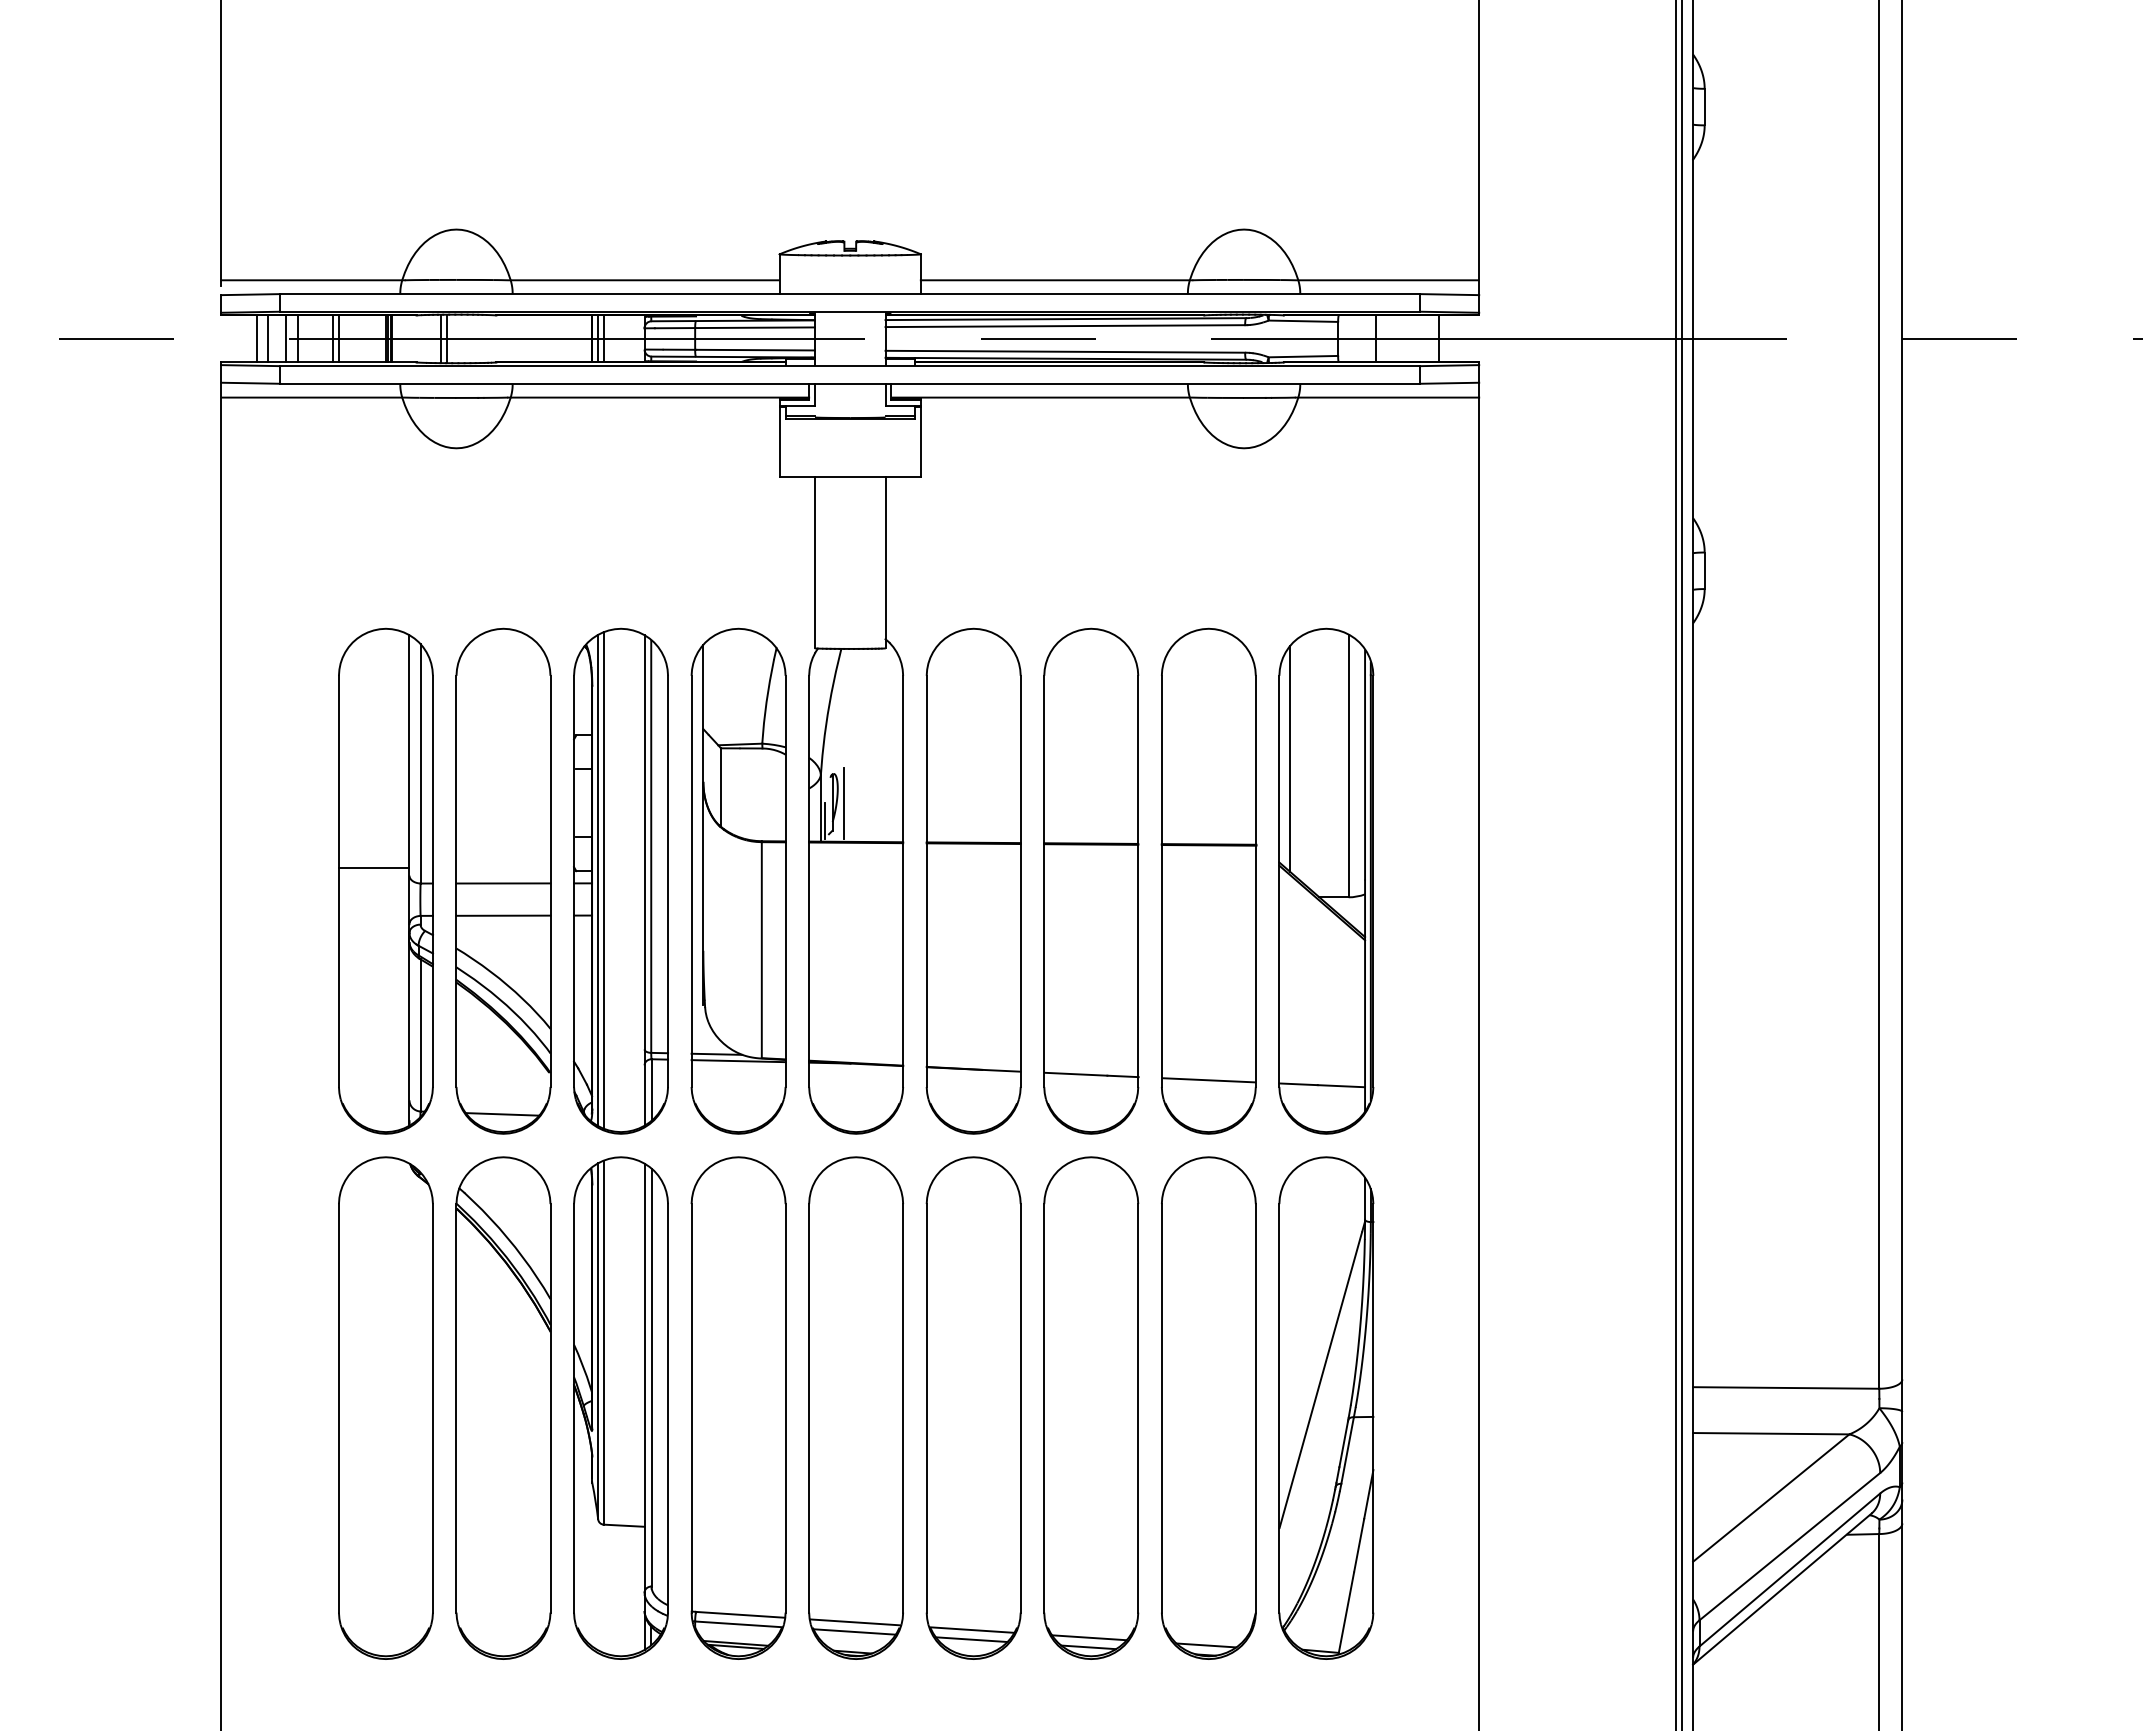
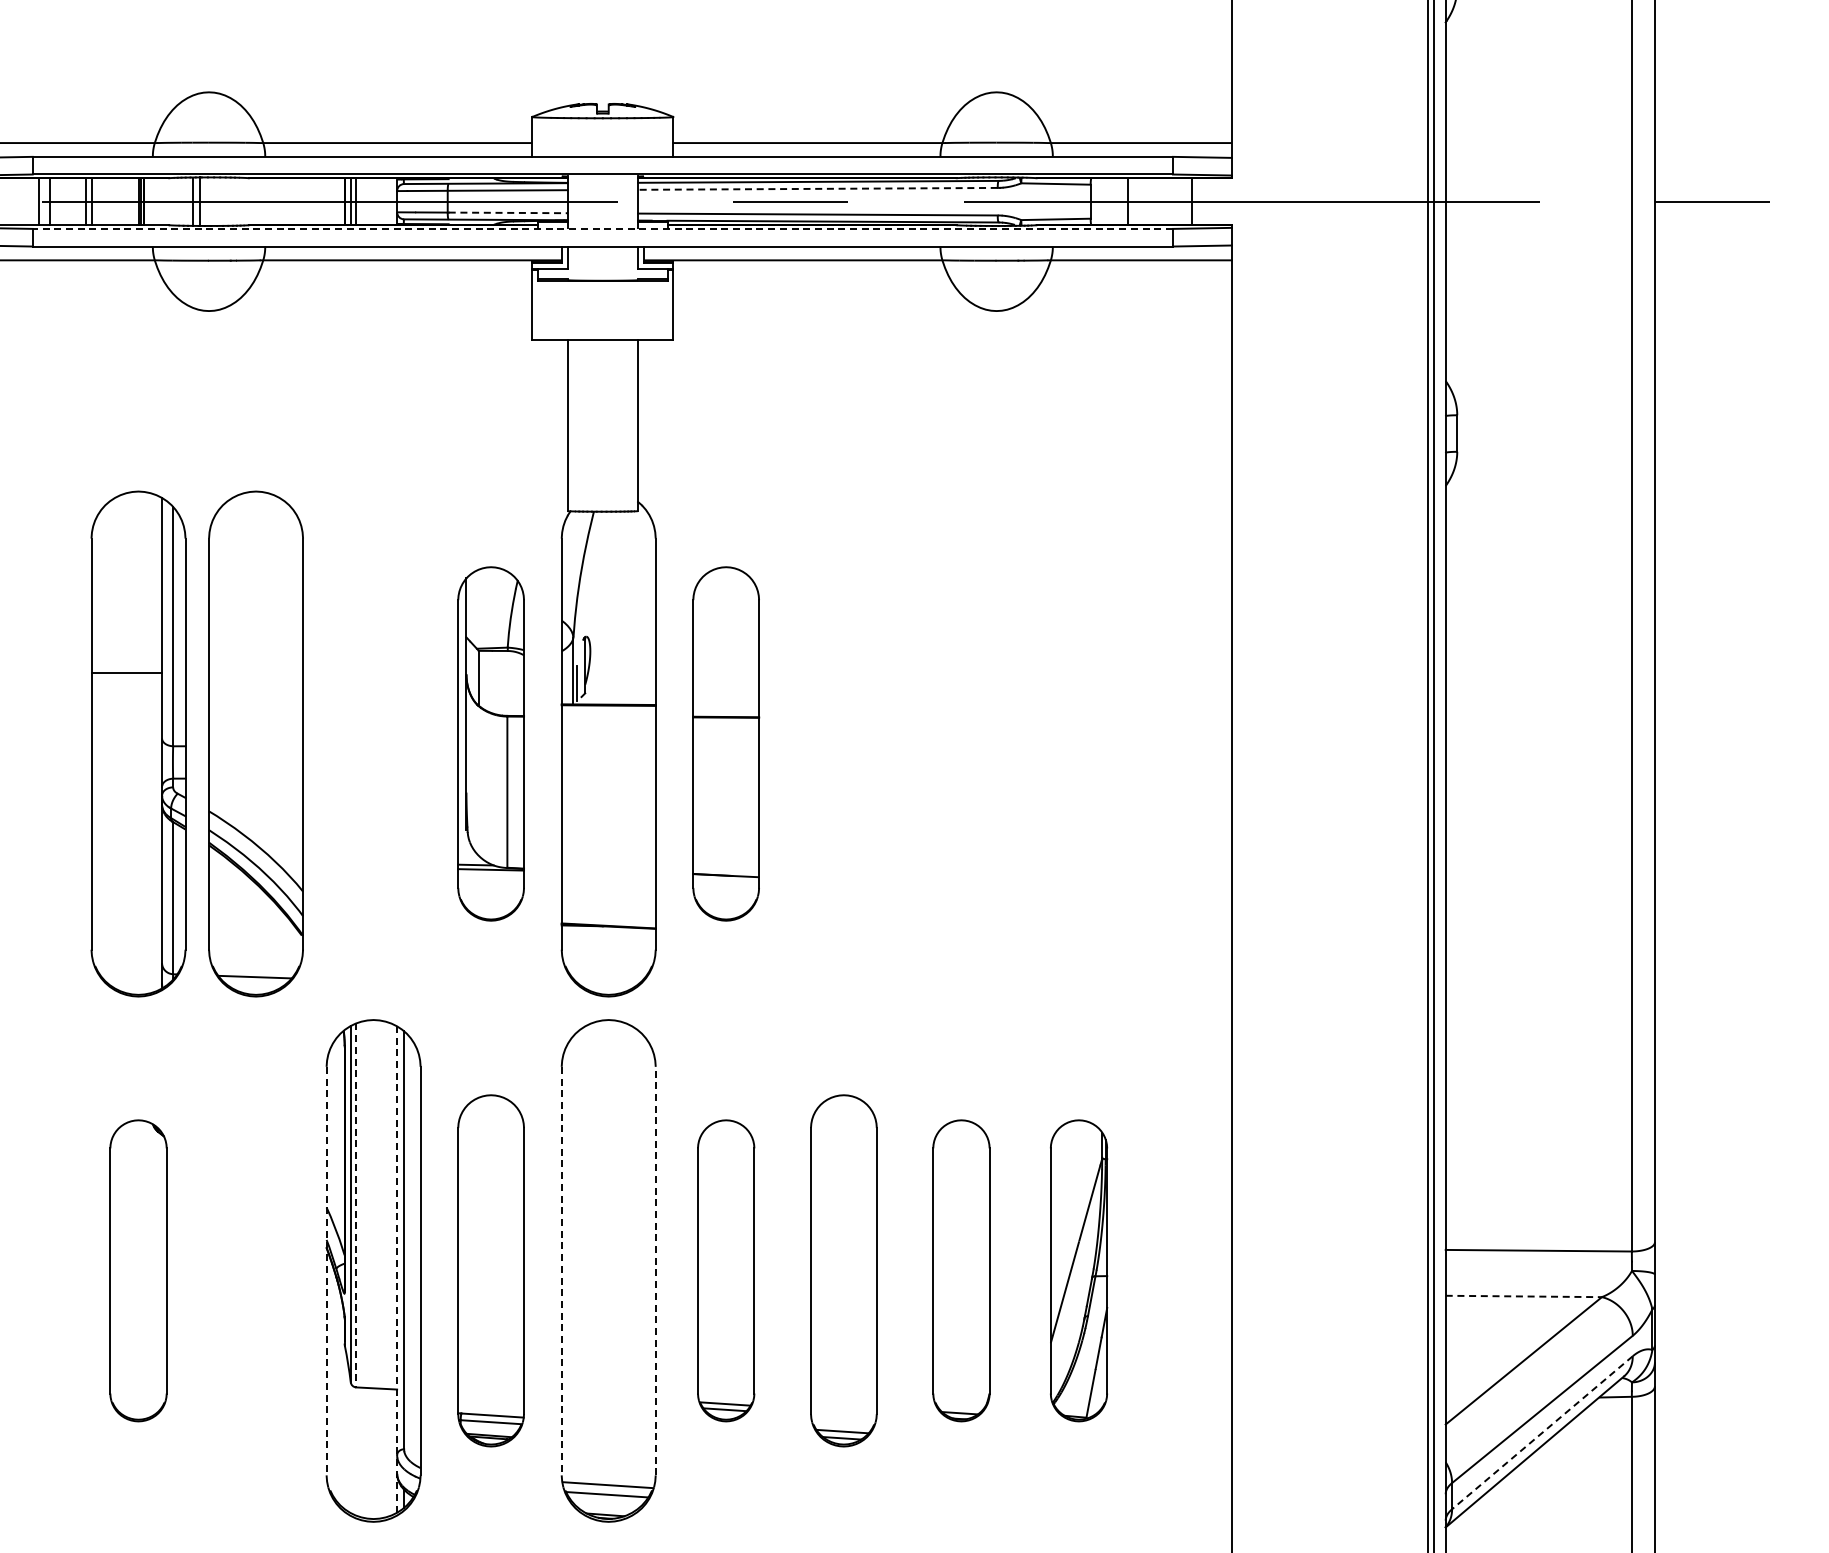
line: (1065, 326) -> (818, 189), solid -> dashed
line: (256, 338) -> (9, 201), removed
line: (268, 338) -> (21, 201), removed
line: (756, 350) -> (509, 213), solid -> dashed
line: (849, 366) -> (602, 229), solid -> dashed
line: (844, 803) -> (597, 666), removed
line: (373, 867) -> (126, 672), moved
part: (620, 880) -> (373, 743), removed
part: (738, 880) -> (491, 743), size x0.7
part: (973, 880) -> (726, 743), size x0.7
part: (1091, 880) -> (844, 743), removed
part: (1208, 880) -> (961, 743), removed
part: (1326, 880) -> (1079, 743), removed
line: (503, 883) -> (256, 746), removed
line: (503, 915) -> (256, 778), removed
line: (603, 1342) -> (356, 1205), solid -> dashed
line: (644, 1406) -> (397, 1269), solid -> dashed
part: (385, 1407) -> (138, 1270), size x0.6
part: (503, 1407) -> (256, 1270), removed
part: (738, 1407) -> (491, 1270), size x0.7
line: (903, 1407) -> (656, 1270), solid -> dashed
part: (973, 1407) -> (726, 1270), size x0.6
part: (1091, 1407) -> (844, 1270), size x0.7
part: (1208, 1407) -> (961, 1270), size x0.6
part: (1326, 1407) -> (1079, 1270), size x0.6
line: (574, 1408) -> (327, 1271), solid -> dashed
line: (809, 1408) -> (562, 1271), solid -> dashed
line: (1771, 1433) -> (1524, 1296), solid -> dashed
line: (1789, 1570) -> (1542, 1433), solid -> dashed

